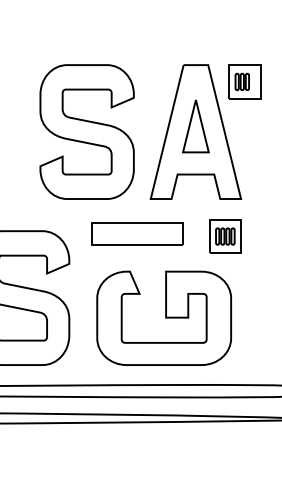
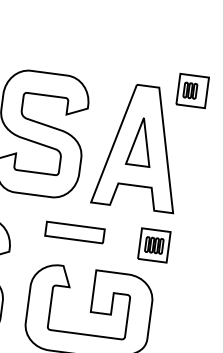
part: (244, 81) -> (192, 90), moved
part: (137, 233) -> (74, 232), size x0.7

